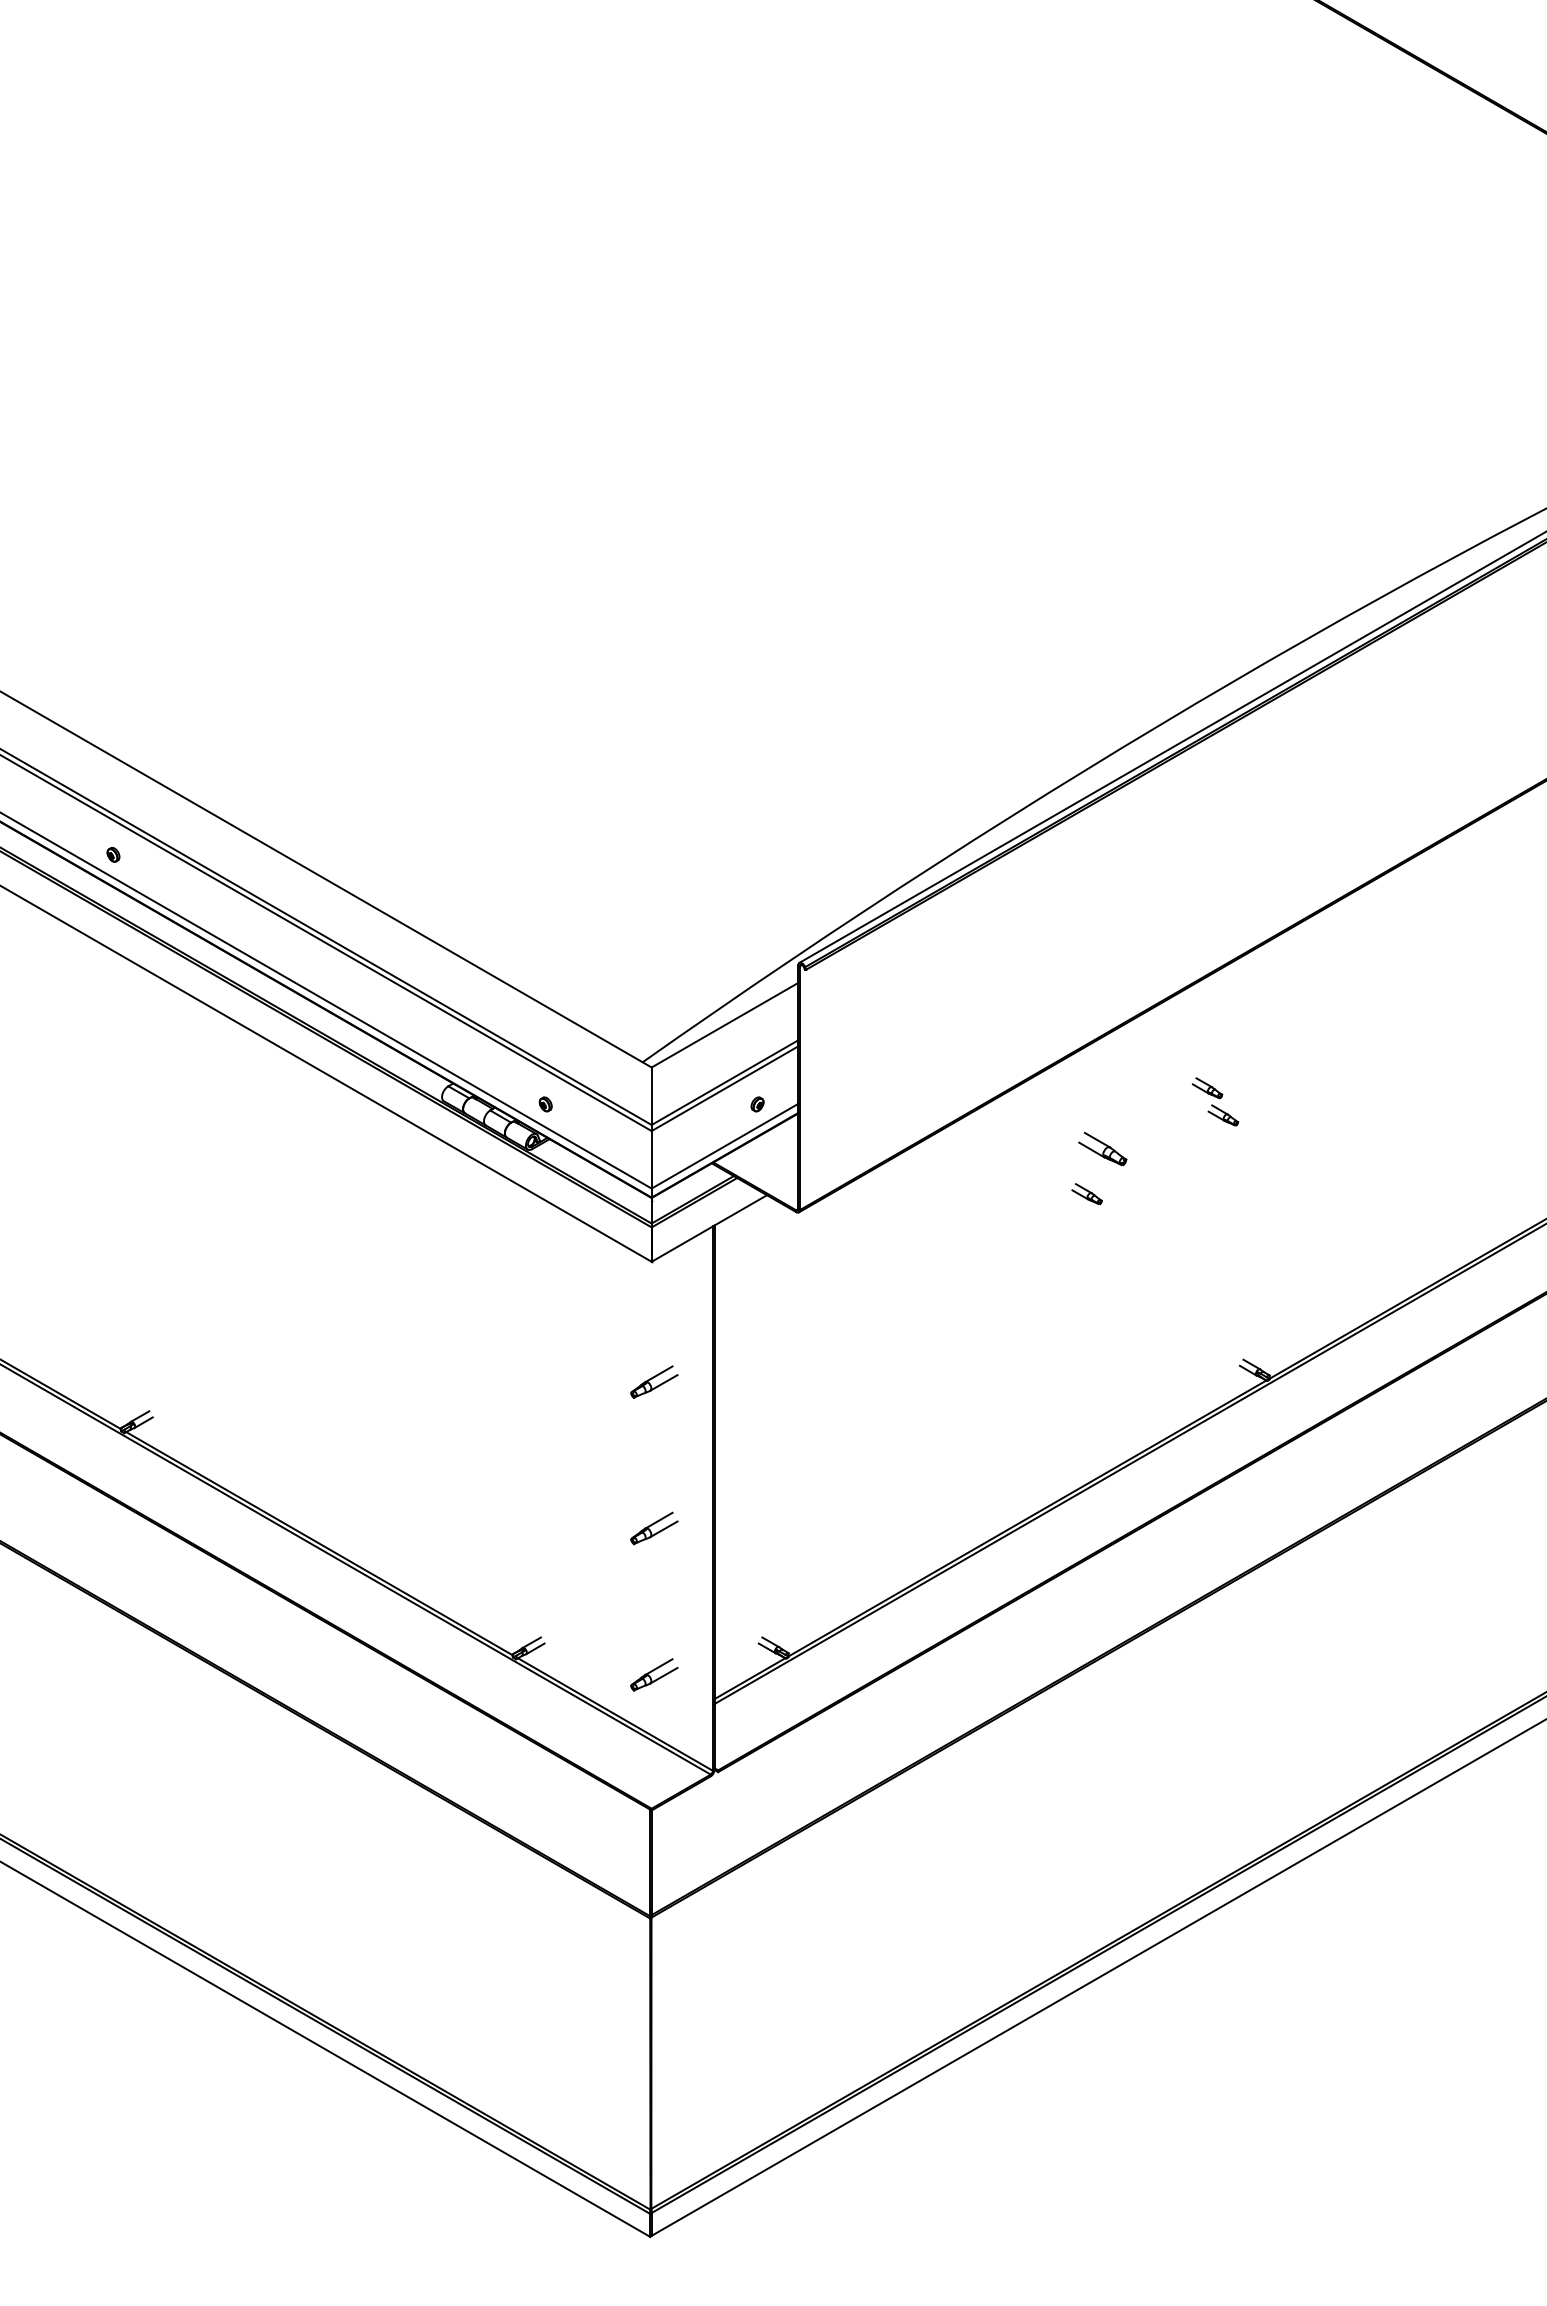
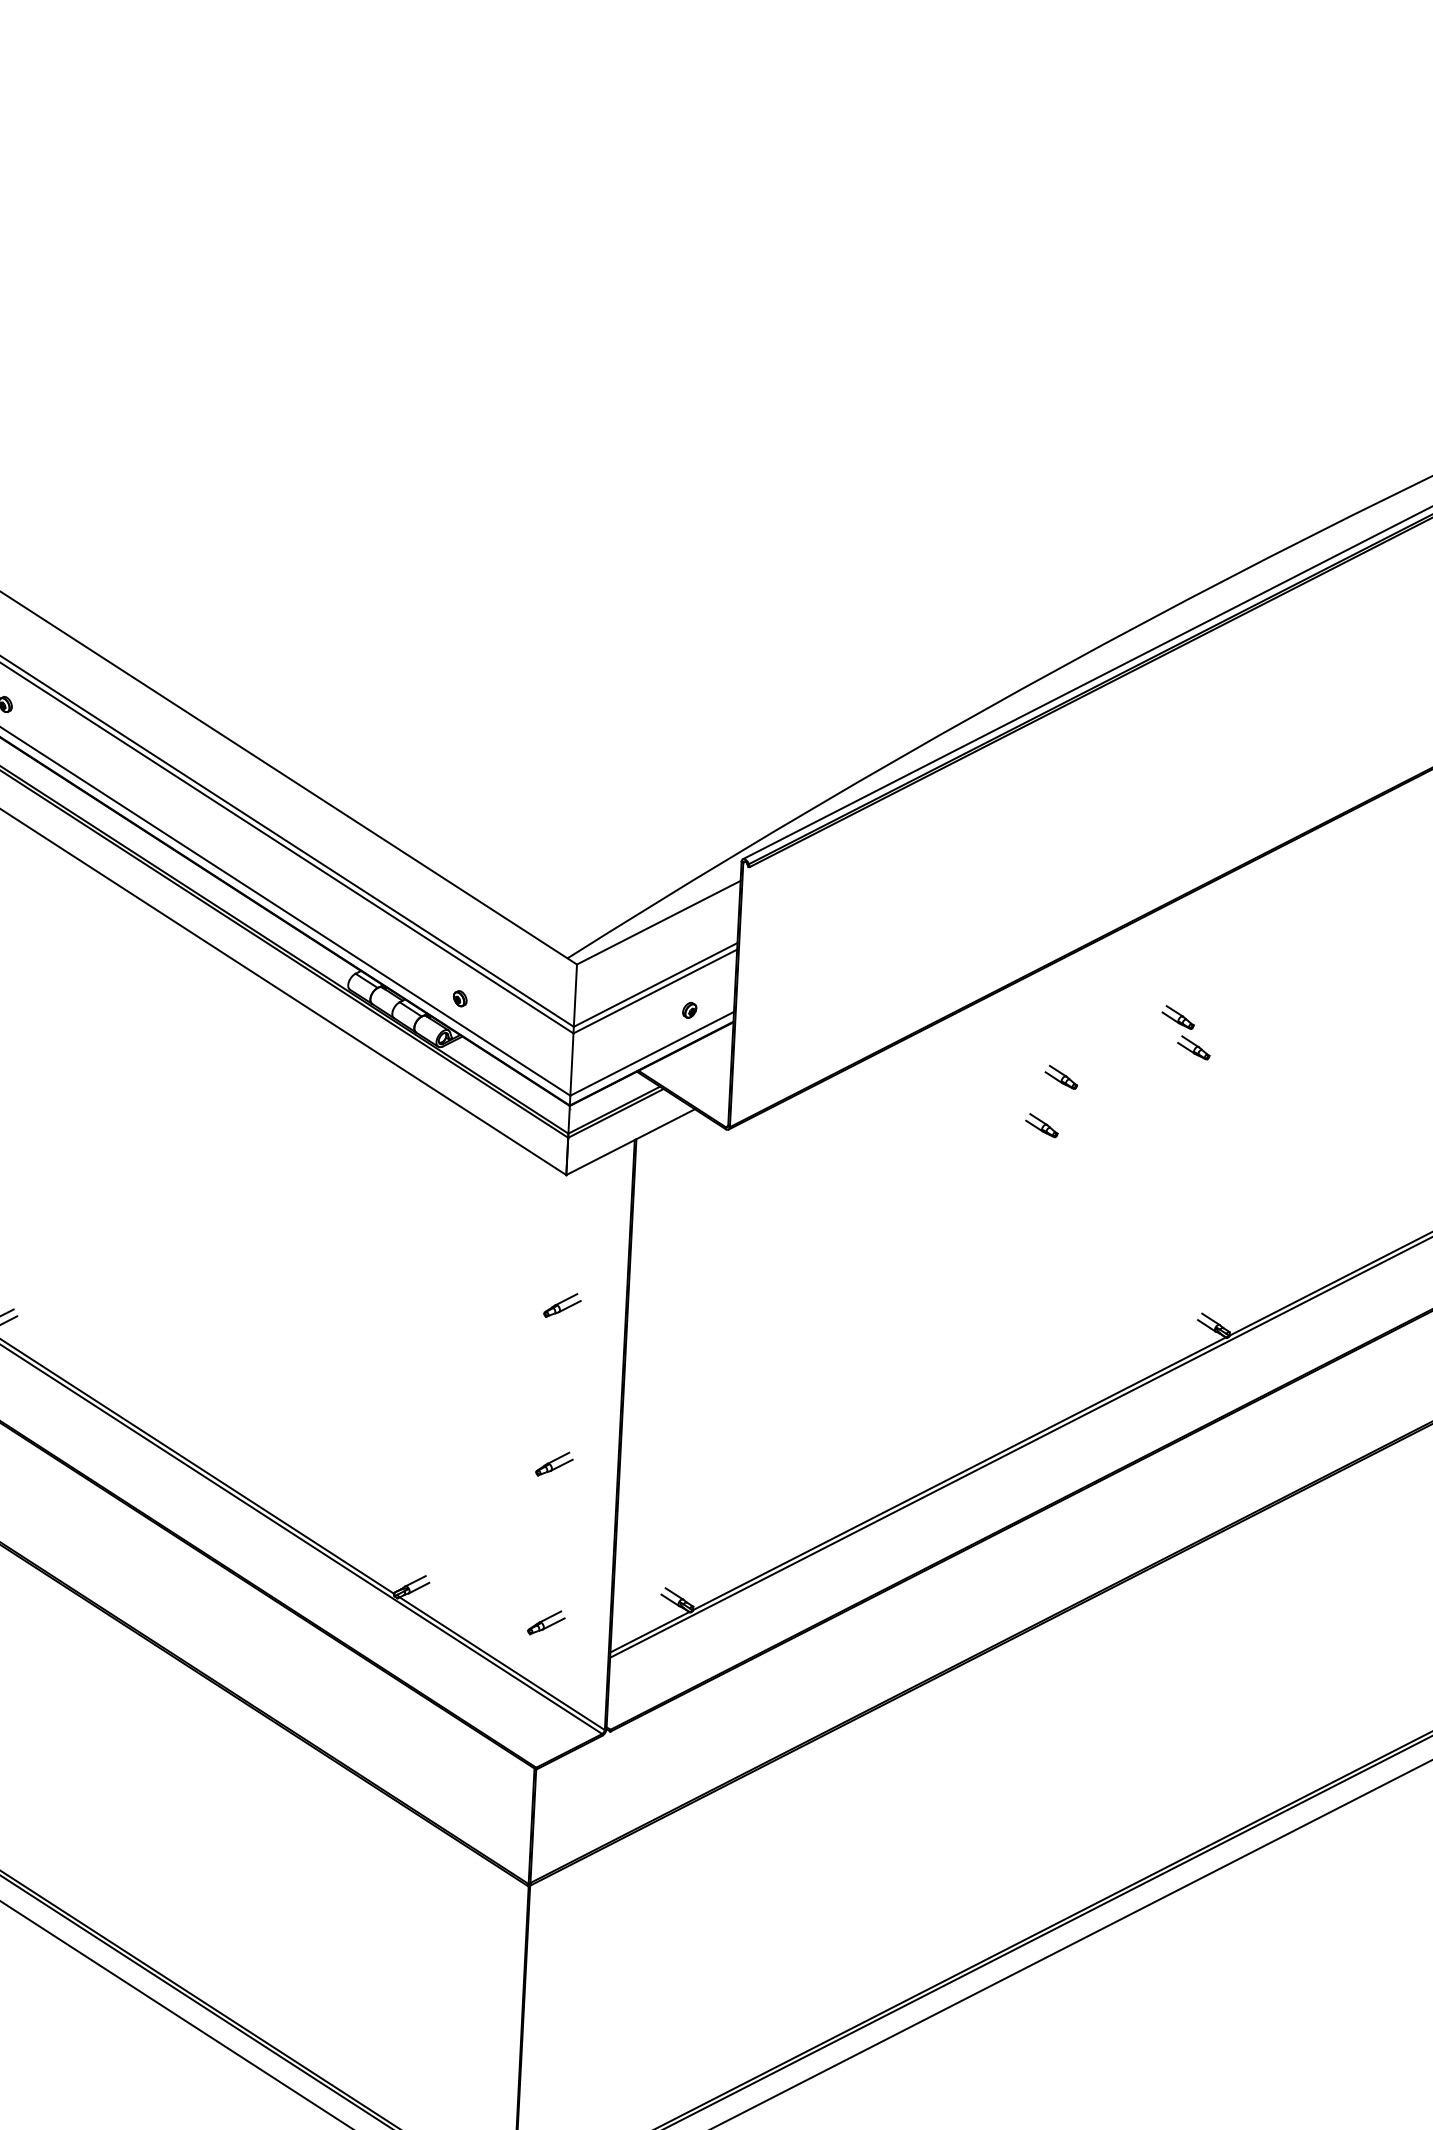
part: (1102, 1148) -> (1061, 1077), size x0.62
part: (653, 1381) -> (561, 1304), size x0.71
part: (653, 1528) -> (553, 1464), size x0.71
part: (653, 1674) -> (545, 1622), size x0.71

